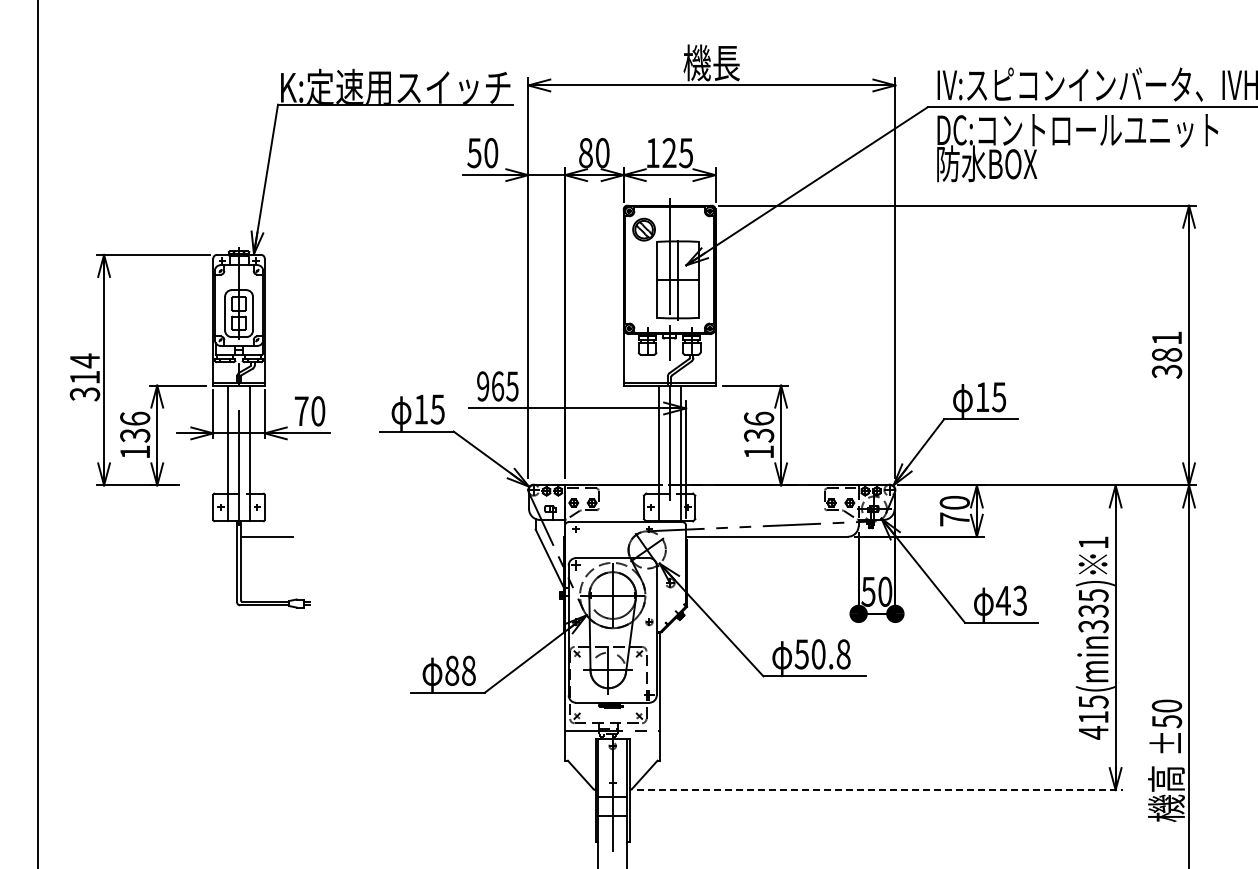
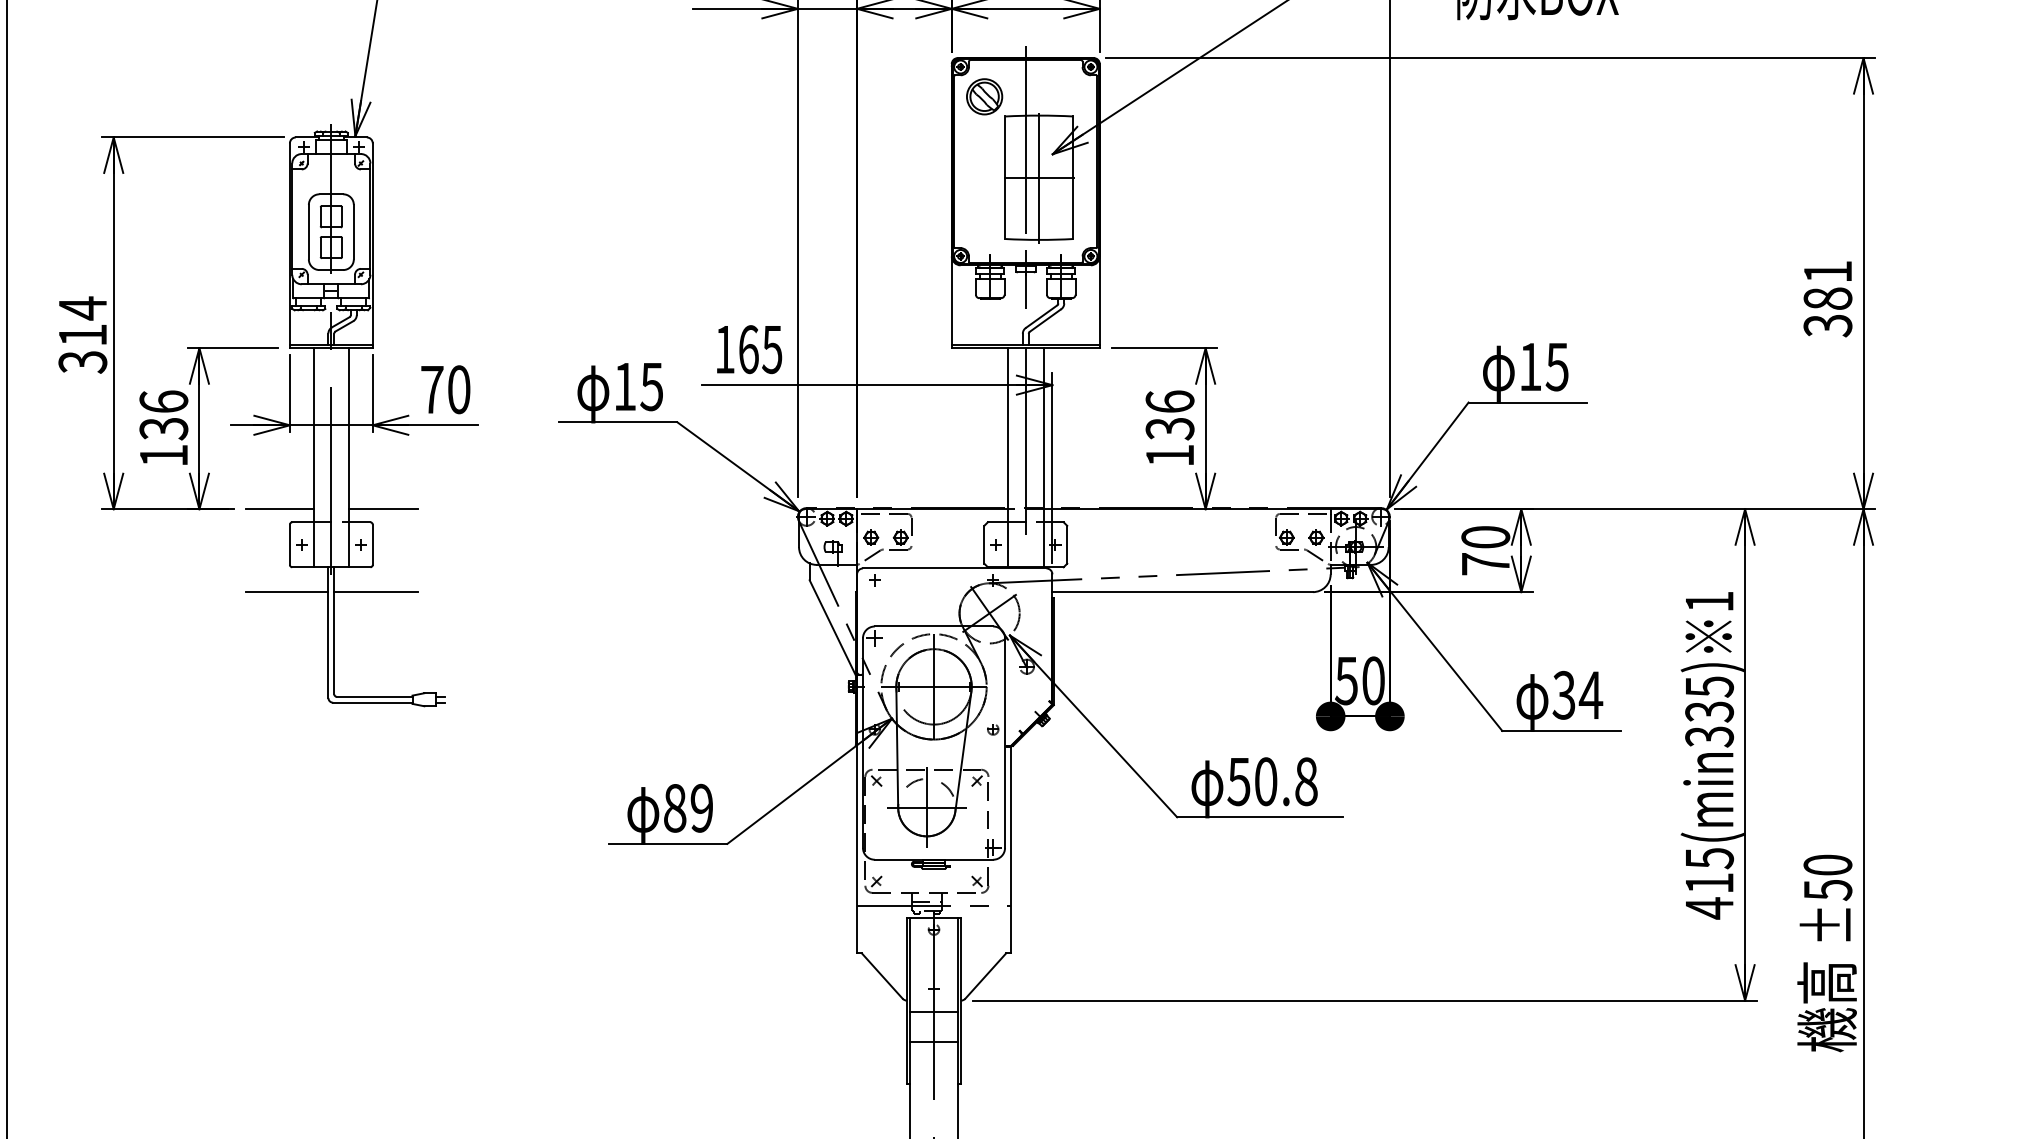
text: (483, 386) -> (725, 349), 965 -> 165
line: (206, 485) -> (278, 509), added
line: (271, 485) -> (383, 509), added
line: (211, 536) -> (286, 591), added
text: (1011, 600) -> (1577, 694), 43 -> 34
text: (468, 670) -> (701, 807), 88 -> 89
line: (880, 790) -> (1365, 1001), dashed -> solid

